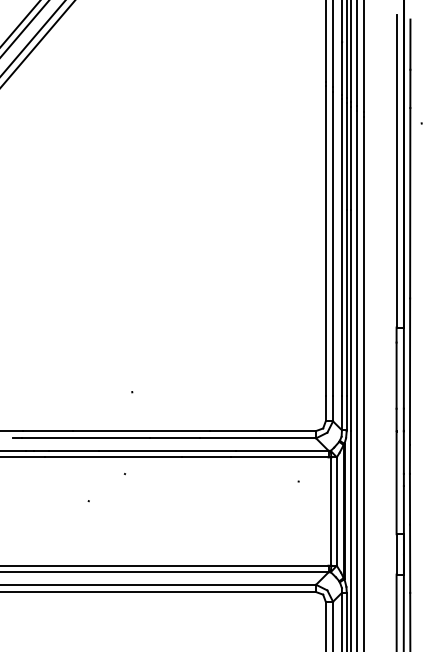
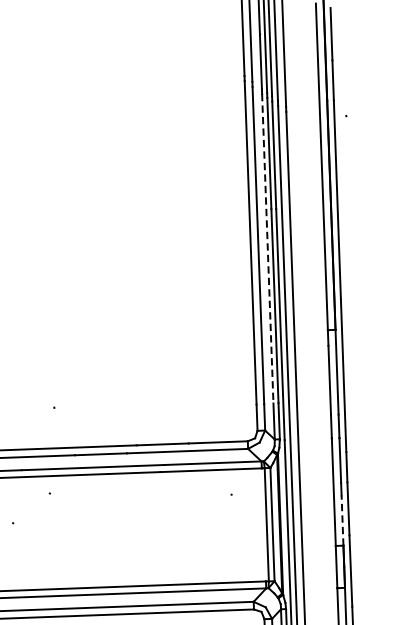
line: (341, 248) -> (267, 249), solid -> dashed
line: (403, 509) -> (342, 519), solid -> dashed

